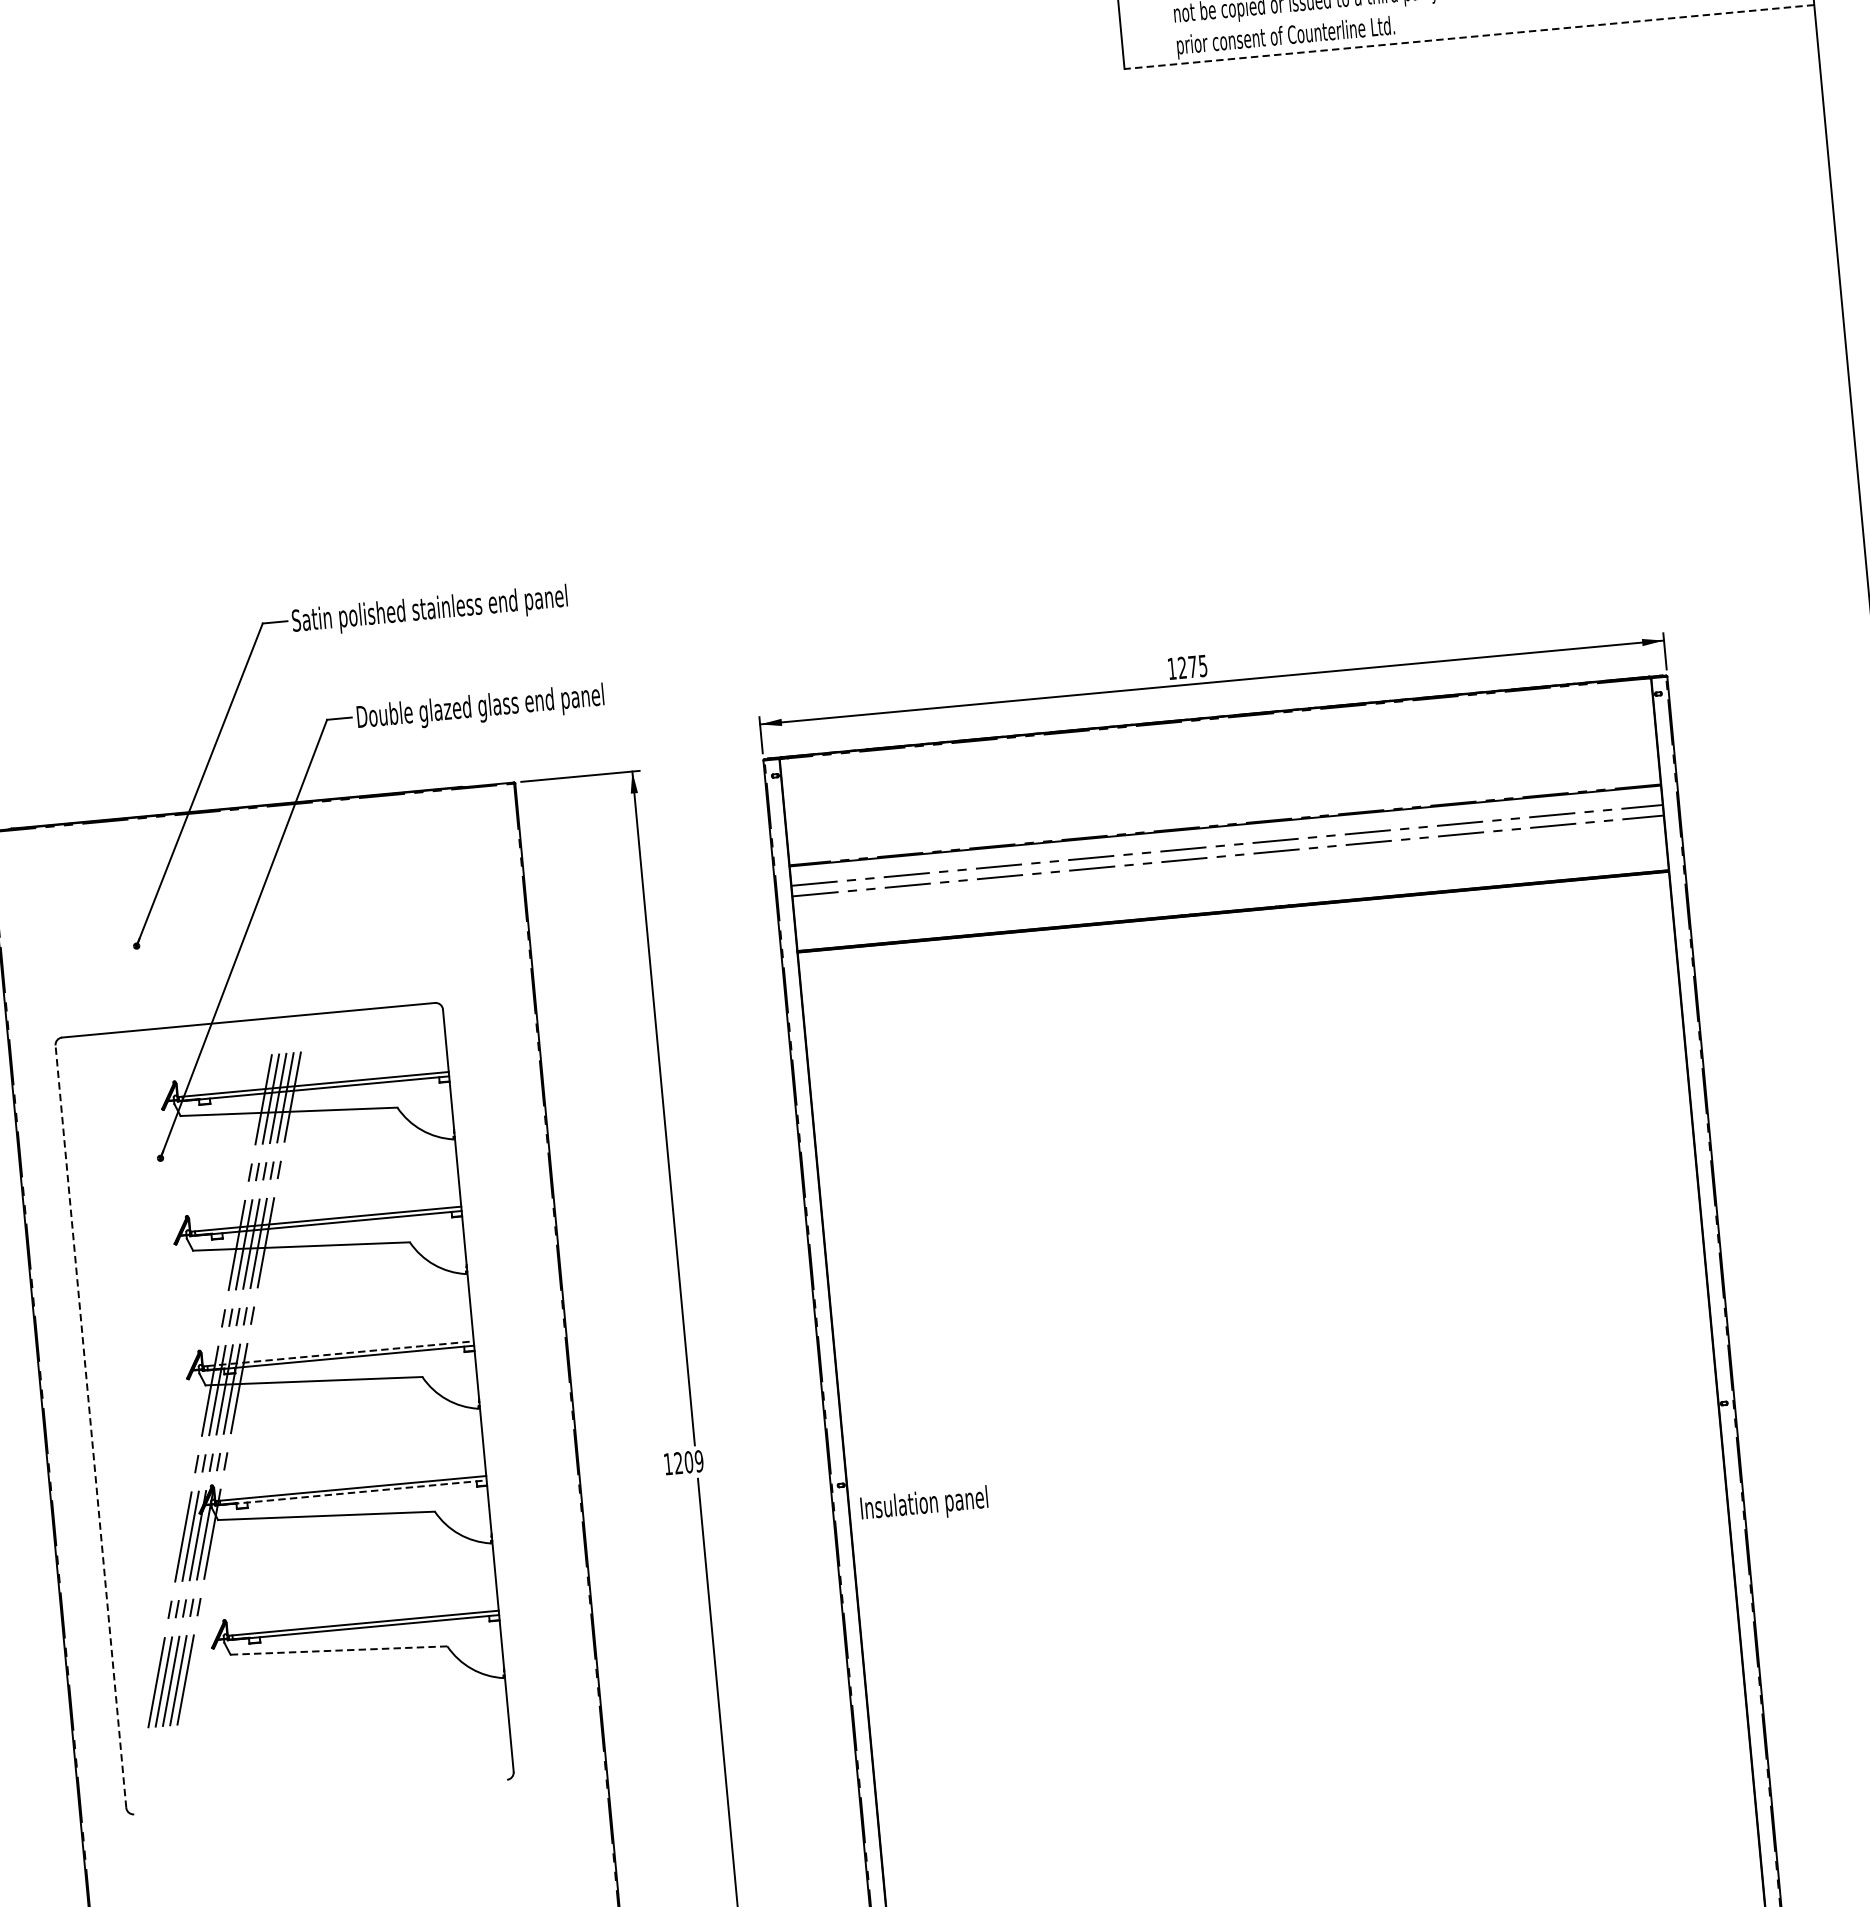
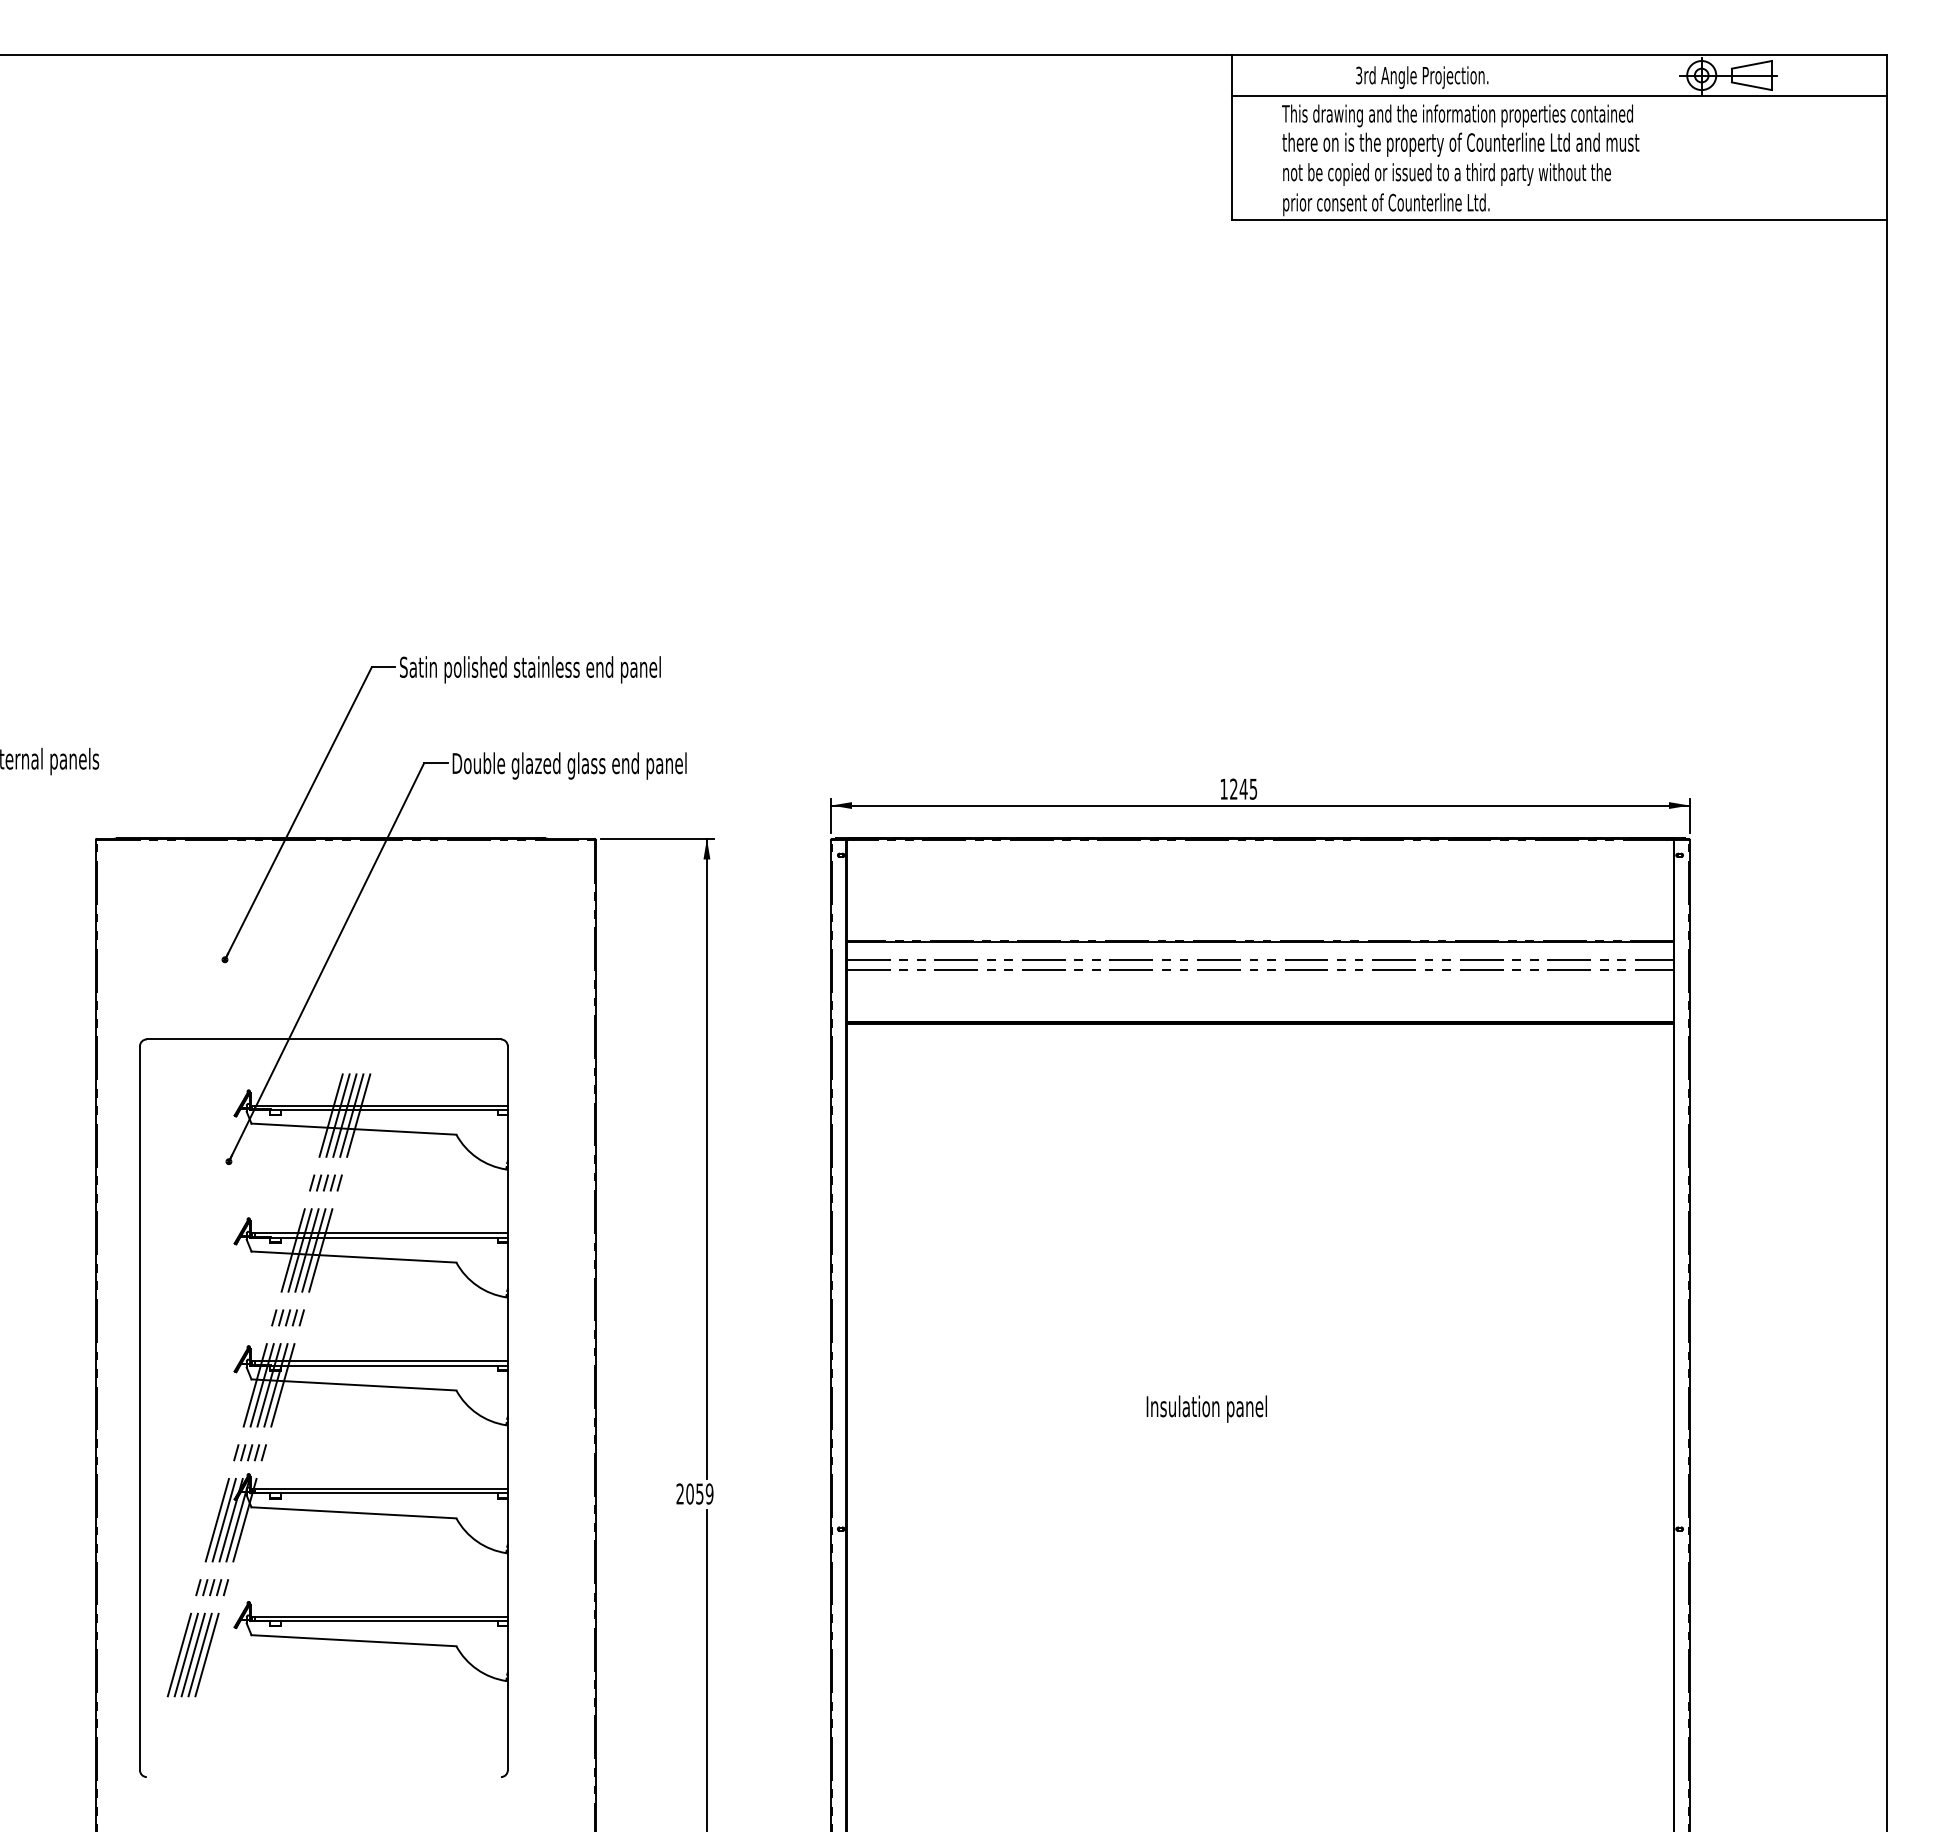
line: (1468, 37) -> (1558, 220), dashed -> solid
text: (1192, 666) -> (1243, 788), 1275 -> 1245
line: (340, 1353) -> (381, 1361), dashed -> solid
line: (90, 1426) -> (139, 1408), dashed -> solid
text: (677, 1462) -> (689, 1493), 1209 -> 2059
line: (353, 1492) -> (381, 1493), dashed -> solid
text: (924, 1504) -> (1206, 1408), moved
line: (338, 1650) -> (353, 1640), dashed -> solid

